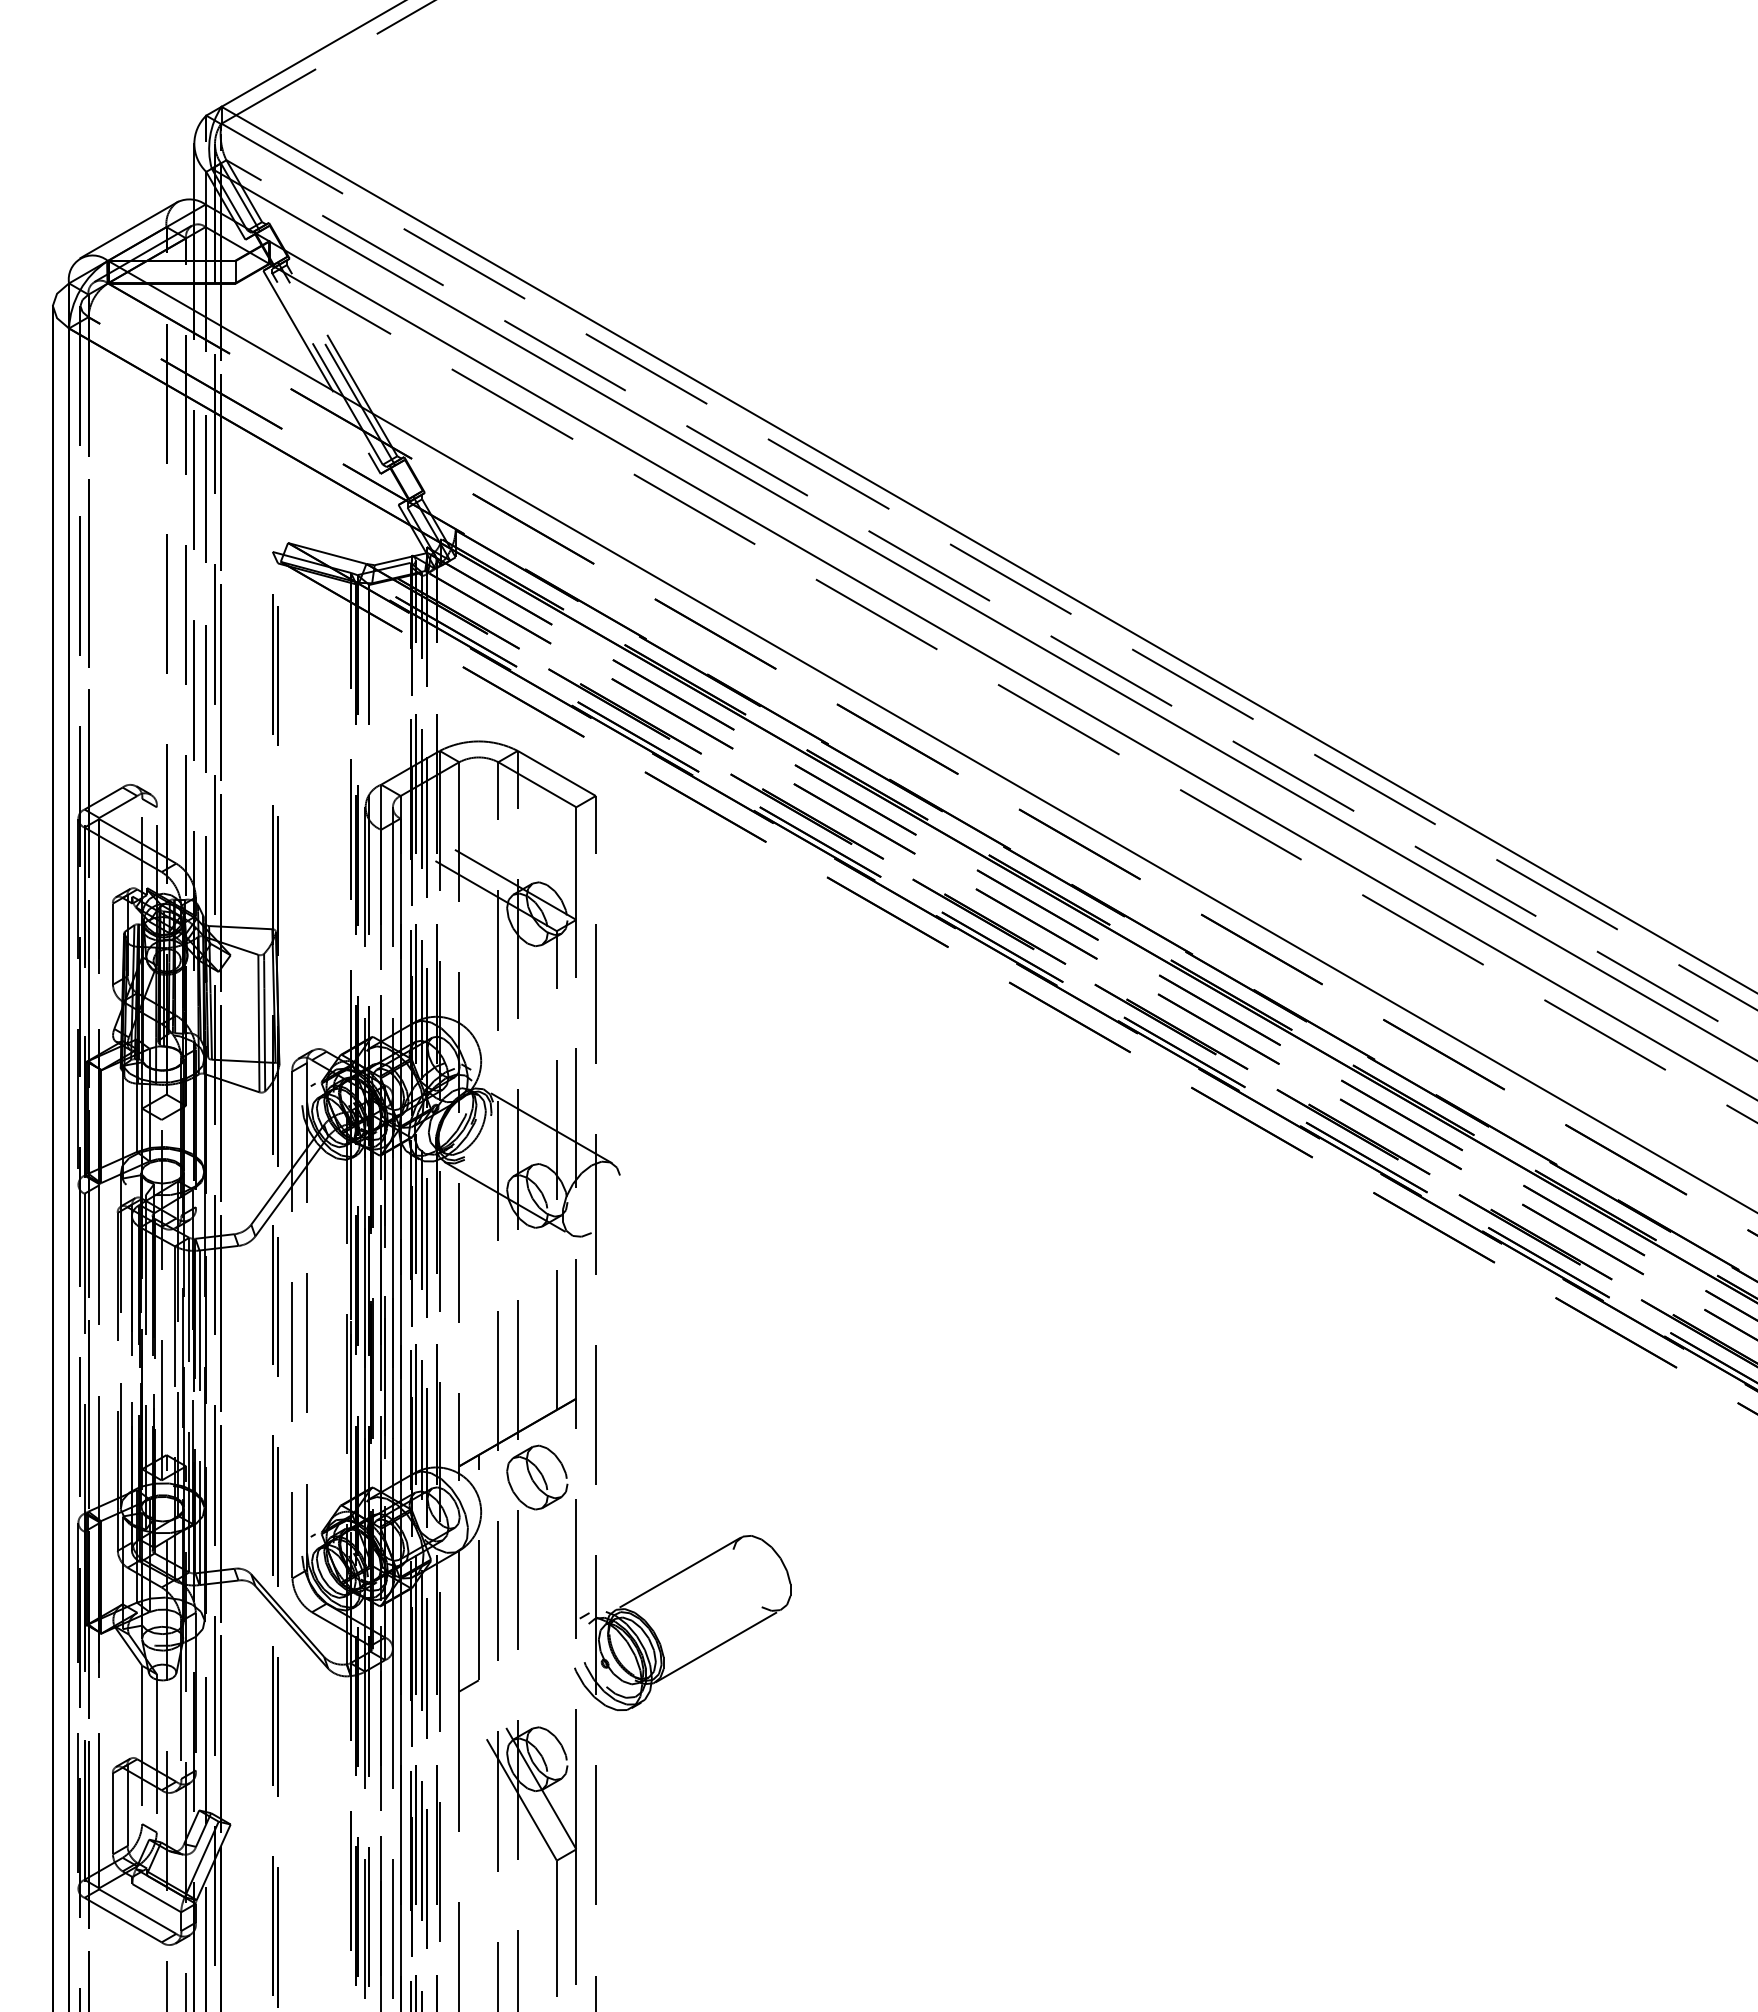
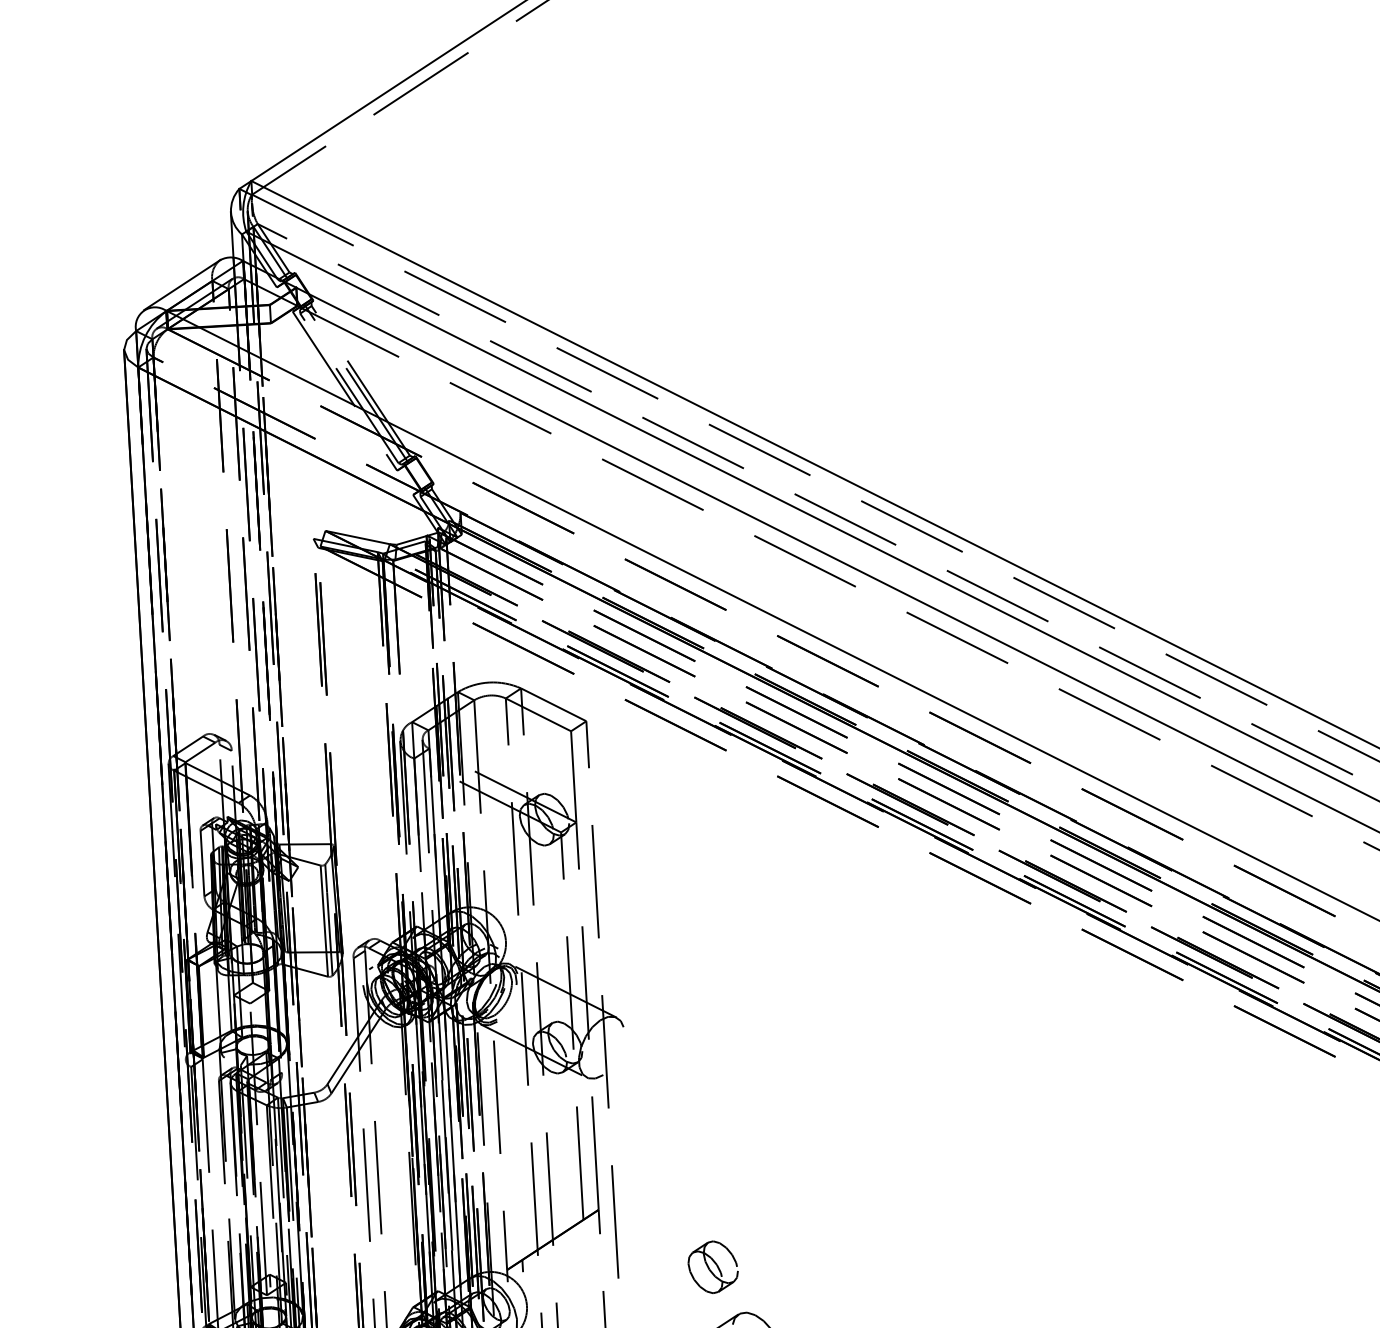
part: (537, 1477) -> (713, 1267), moved

